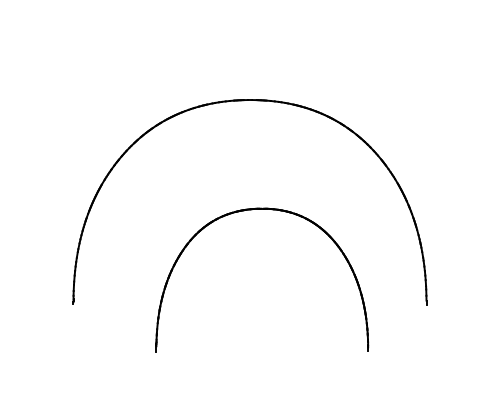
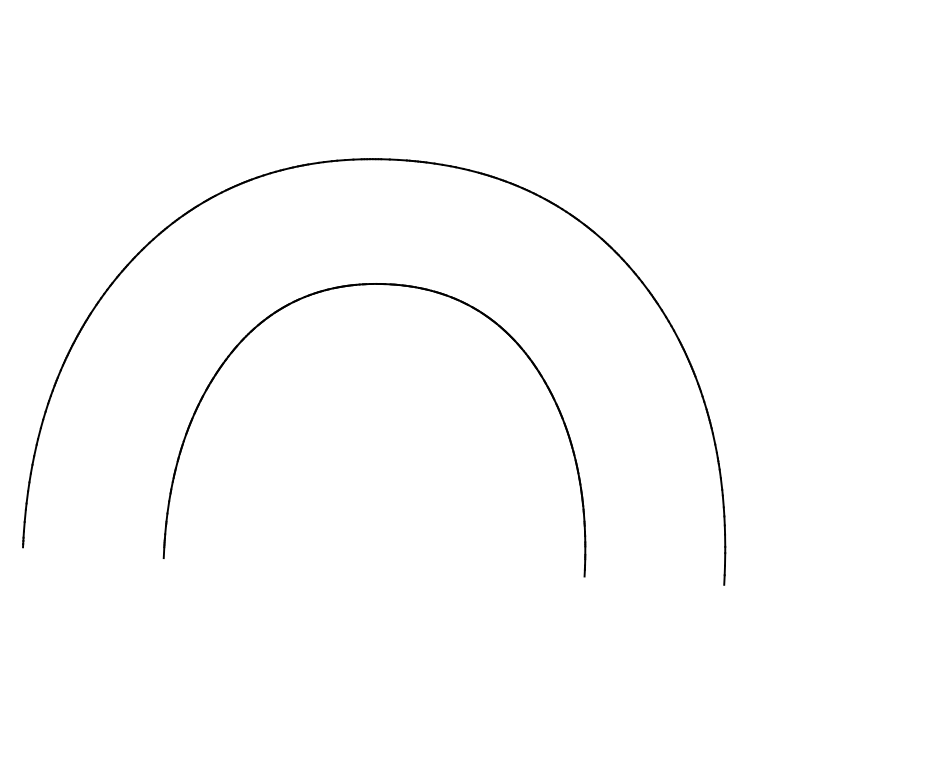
part: (252, 210) -> (368, 286), moved

